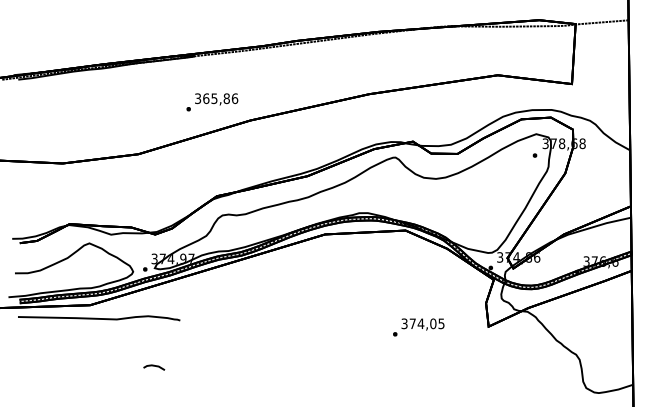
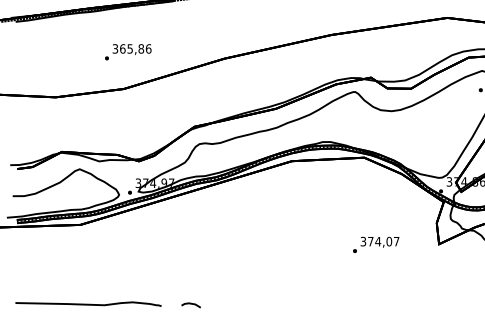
text: (212, 102) -> (128, 52), moved
curve: (99, 318) -> (88, 304), moved
text: (441, 323) -> (396, 241), 374,05 -> 374,07
line: (154, 366) -> (191, 304), moved

